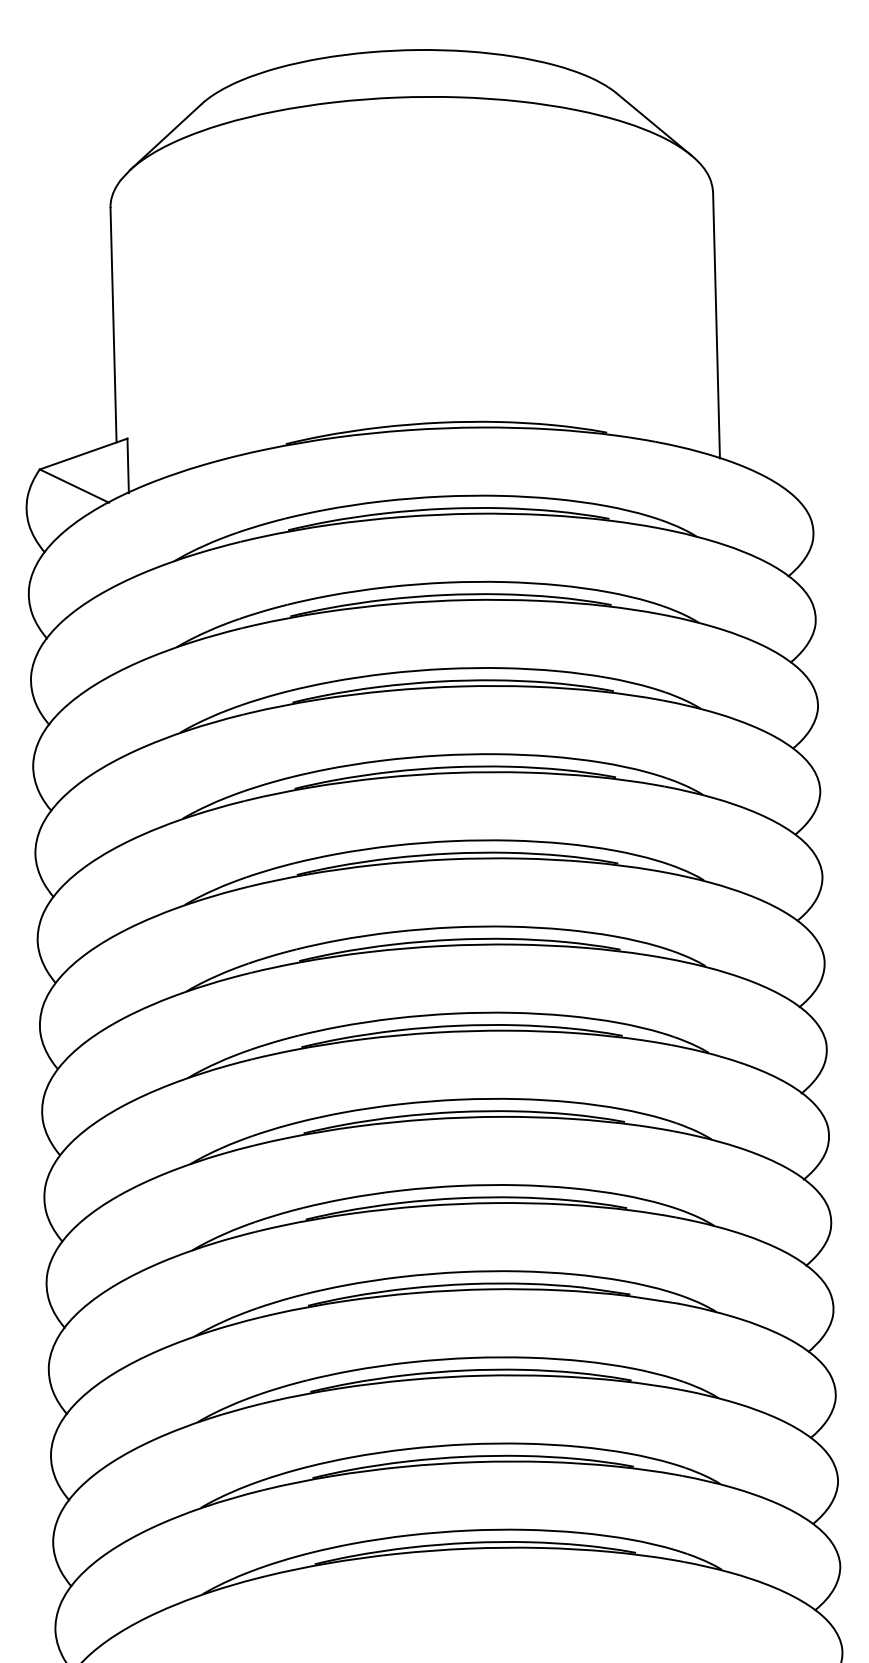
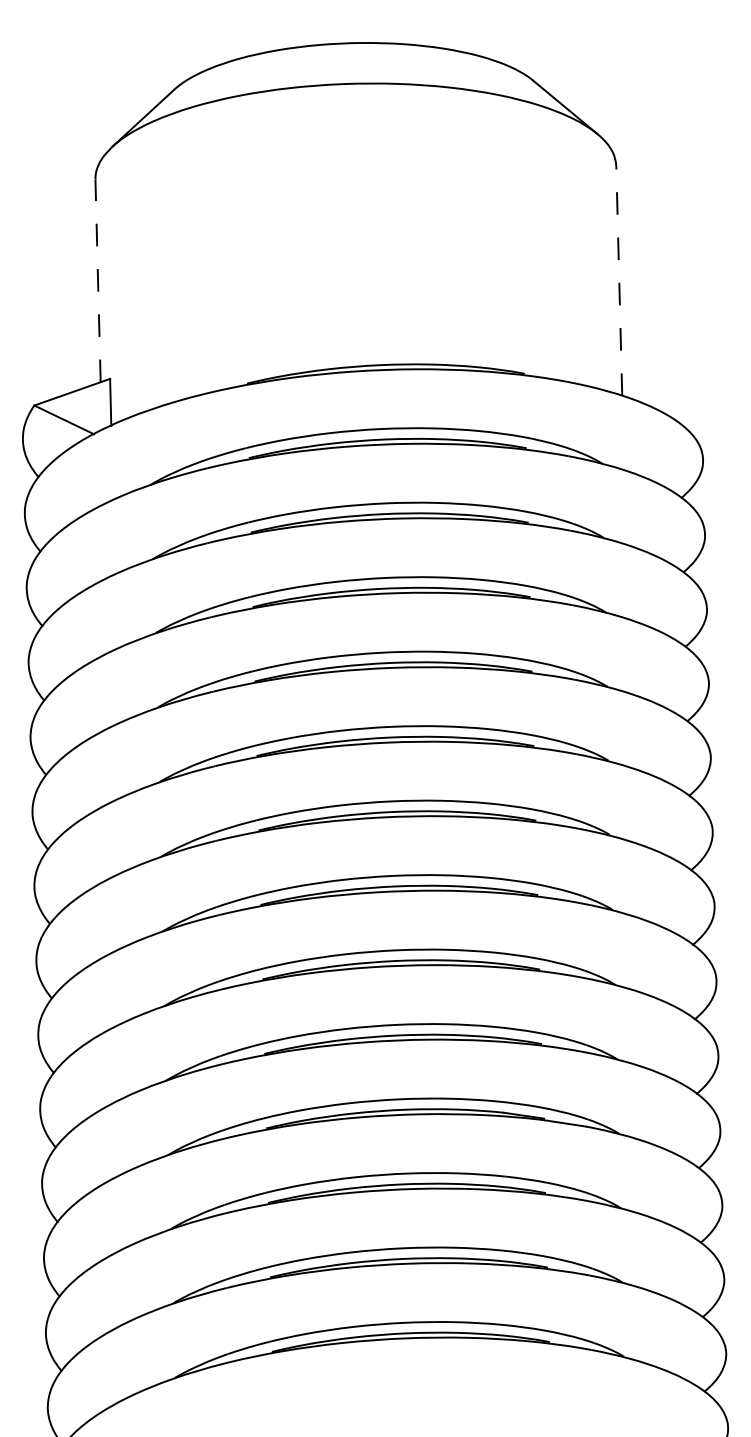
line: (113, 324) -> (98, 280), solid -> dashed
line: (716, 324) -> (619, 280), solid -> dashed

